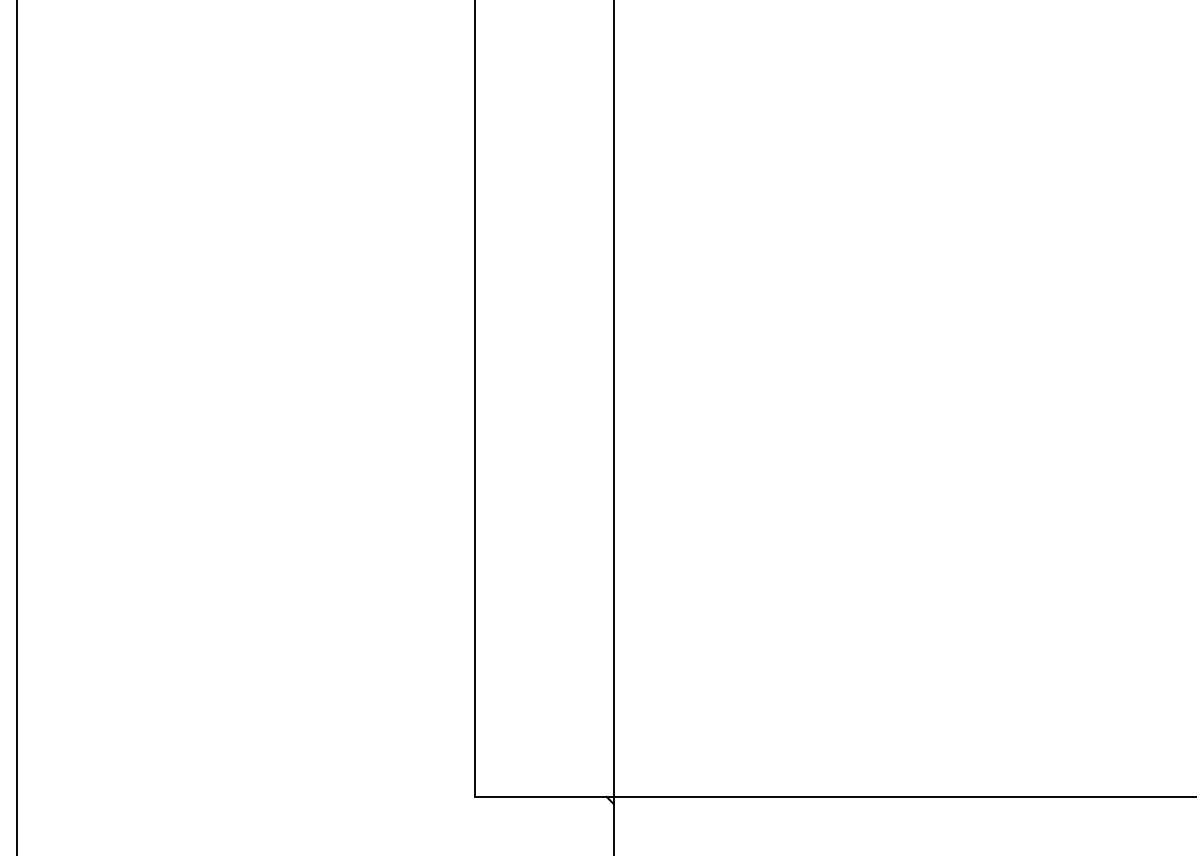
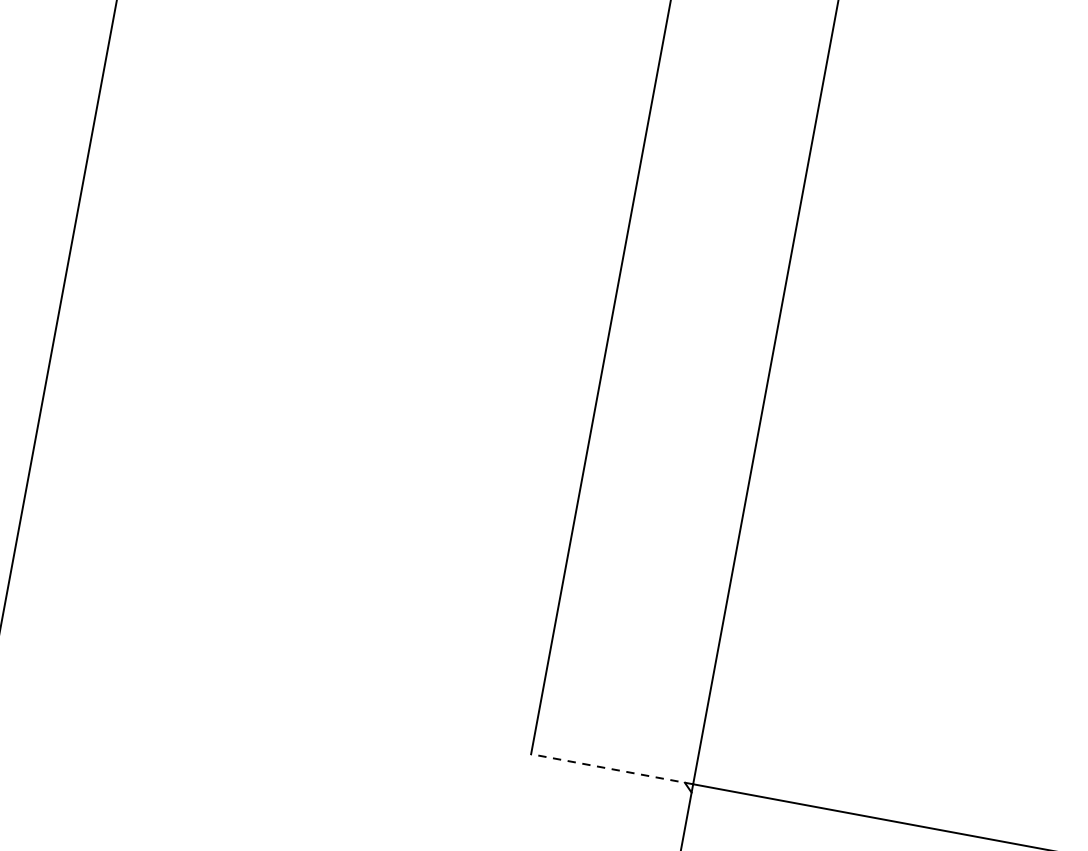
line: (544, 796) -> (612, 768), solid -> dashed

